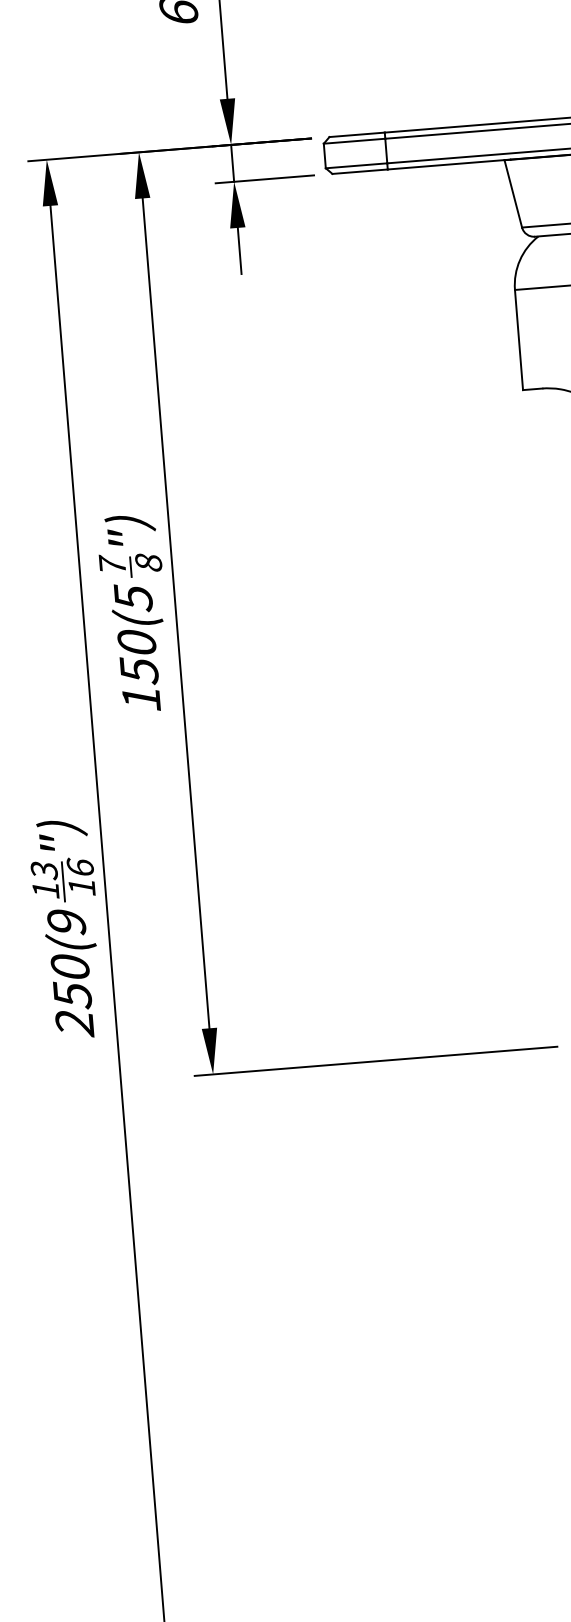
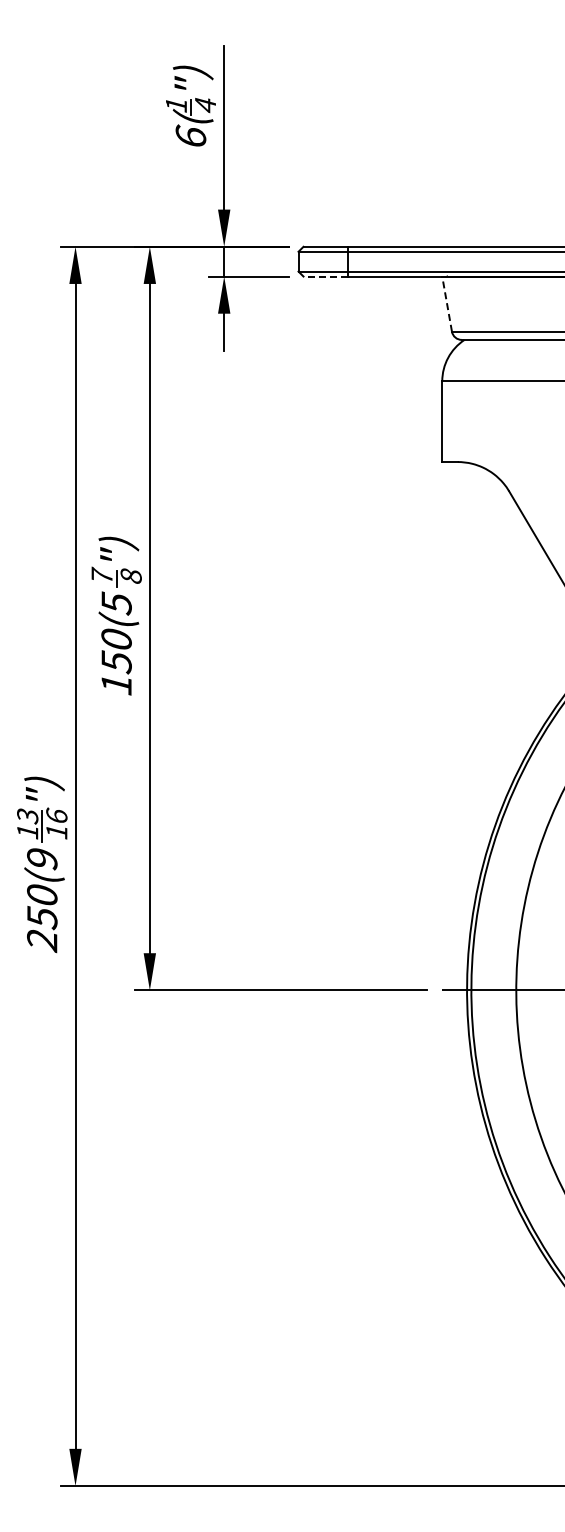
line: (359, 171) -> (325, 276), solid -> dashed
line: (513, 194) -> (447, 304), solid -> dashed

